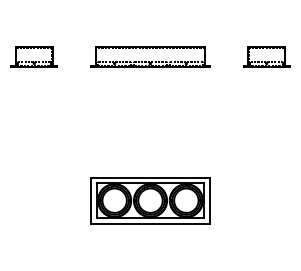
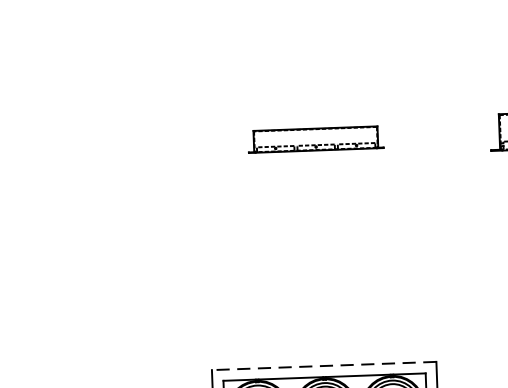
part: (33, 56) -> (96, 146), removed
part: (150, 56) -> (315, 138), size x0.6
line: (150, 177) -> (324, 365), solid -> dashed

